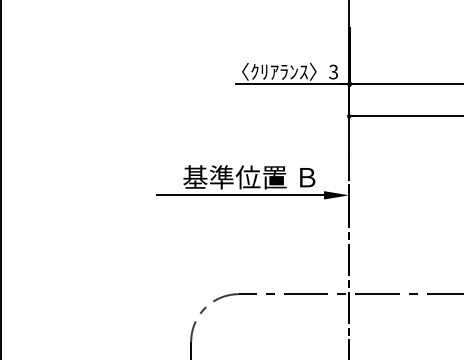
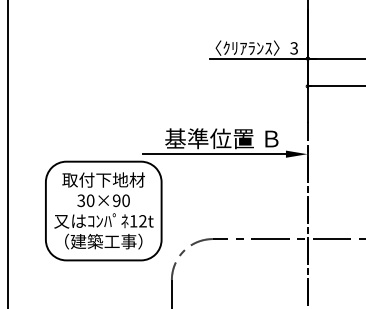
part: (111, 261) -> (103, 211), added

